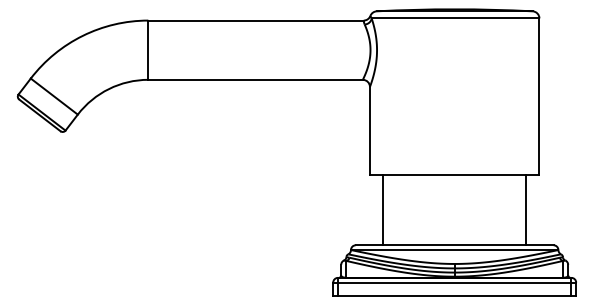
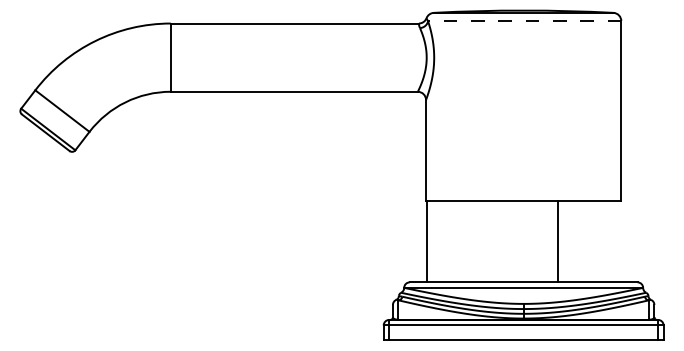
line: (455, 18) -> (524, 21), solid -> dashed
line: (382, 209) -> (426, 241), moved
line: (526, 209) -> (558, 241), moved

